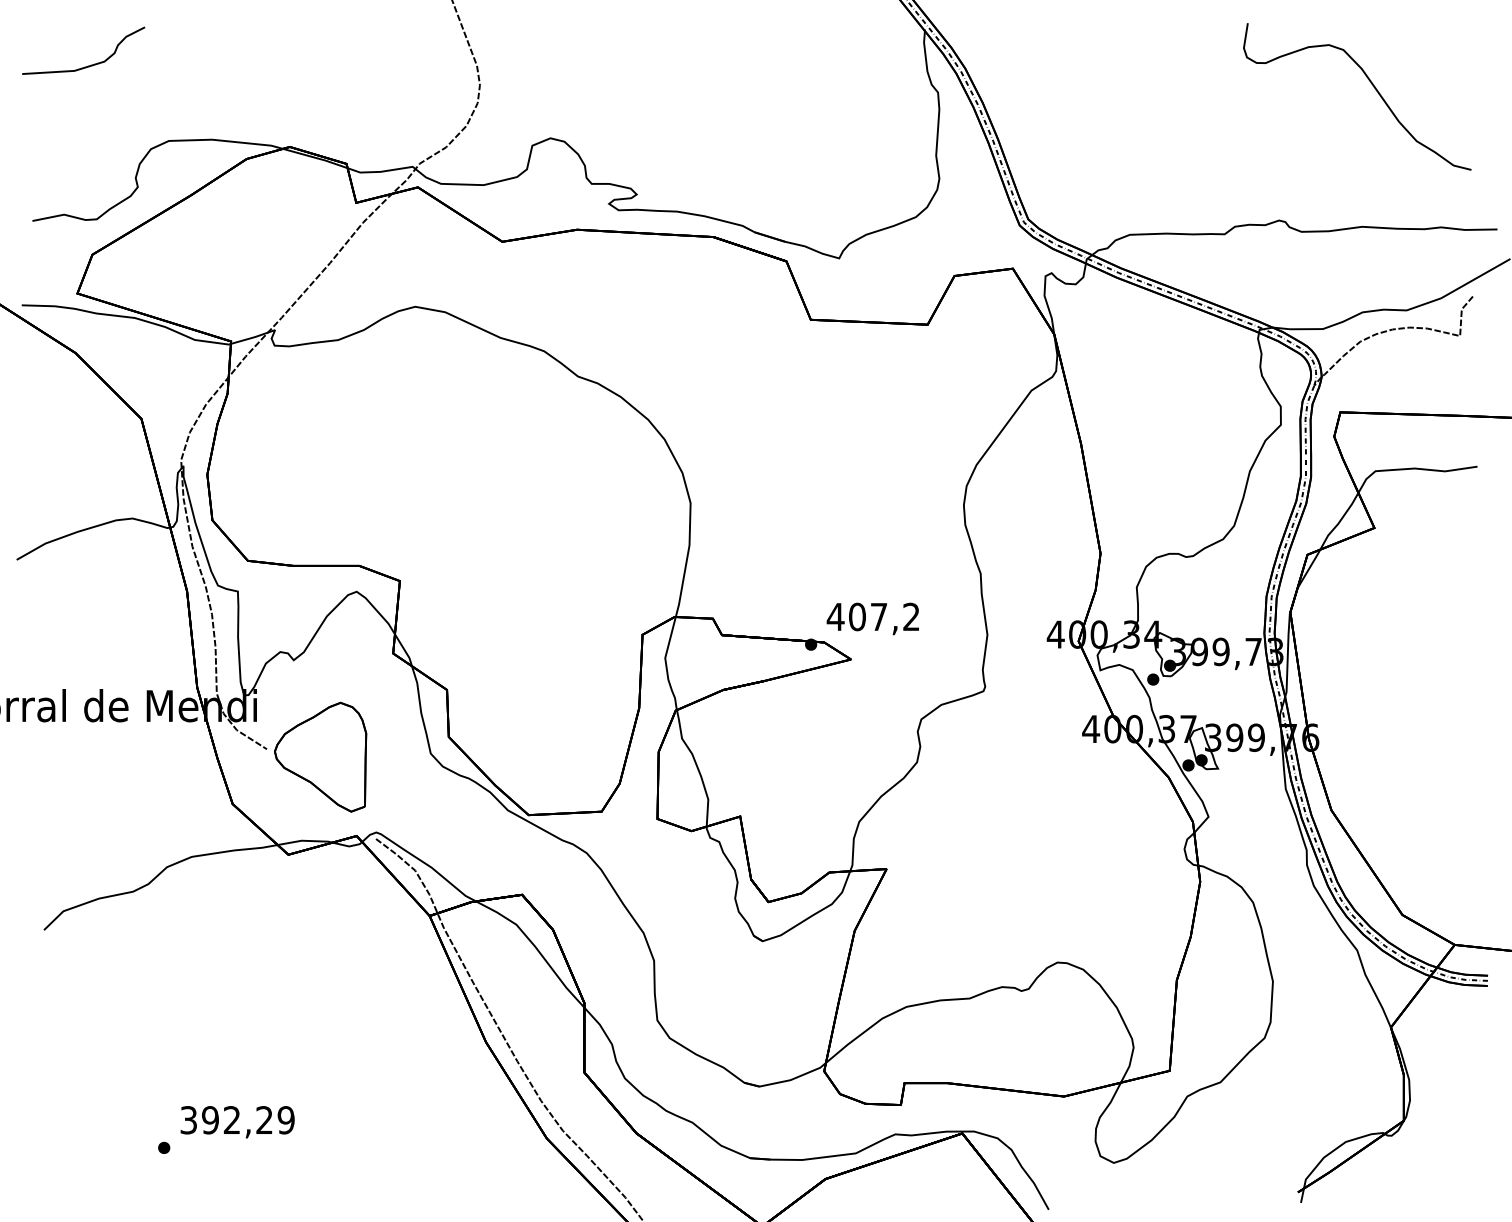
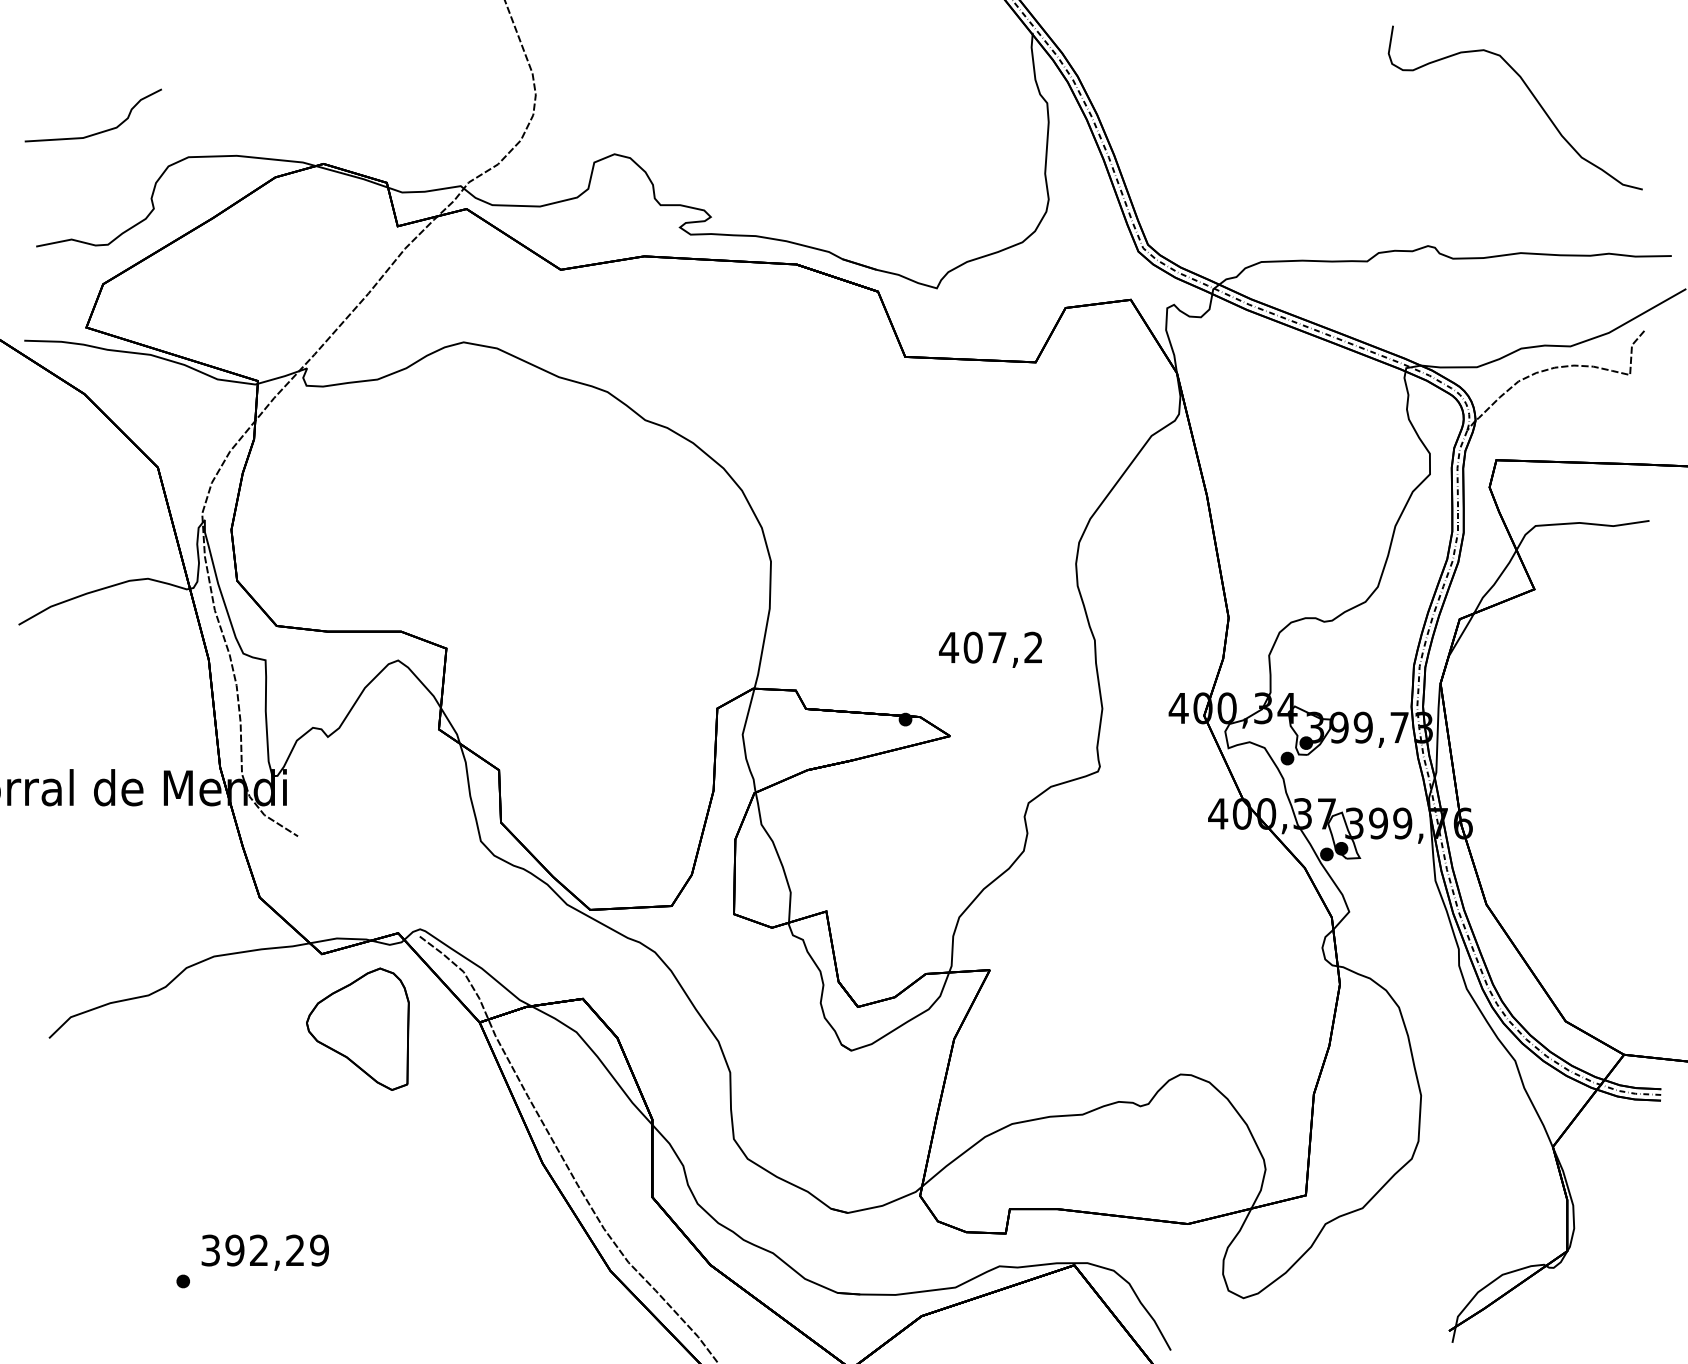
curve: (87, 65) -> (97, 132), moved
text: (872, 618) -> (990, 649), moved
part: (320, 756) -> (357, 1028), moved

